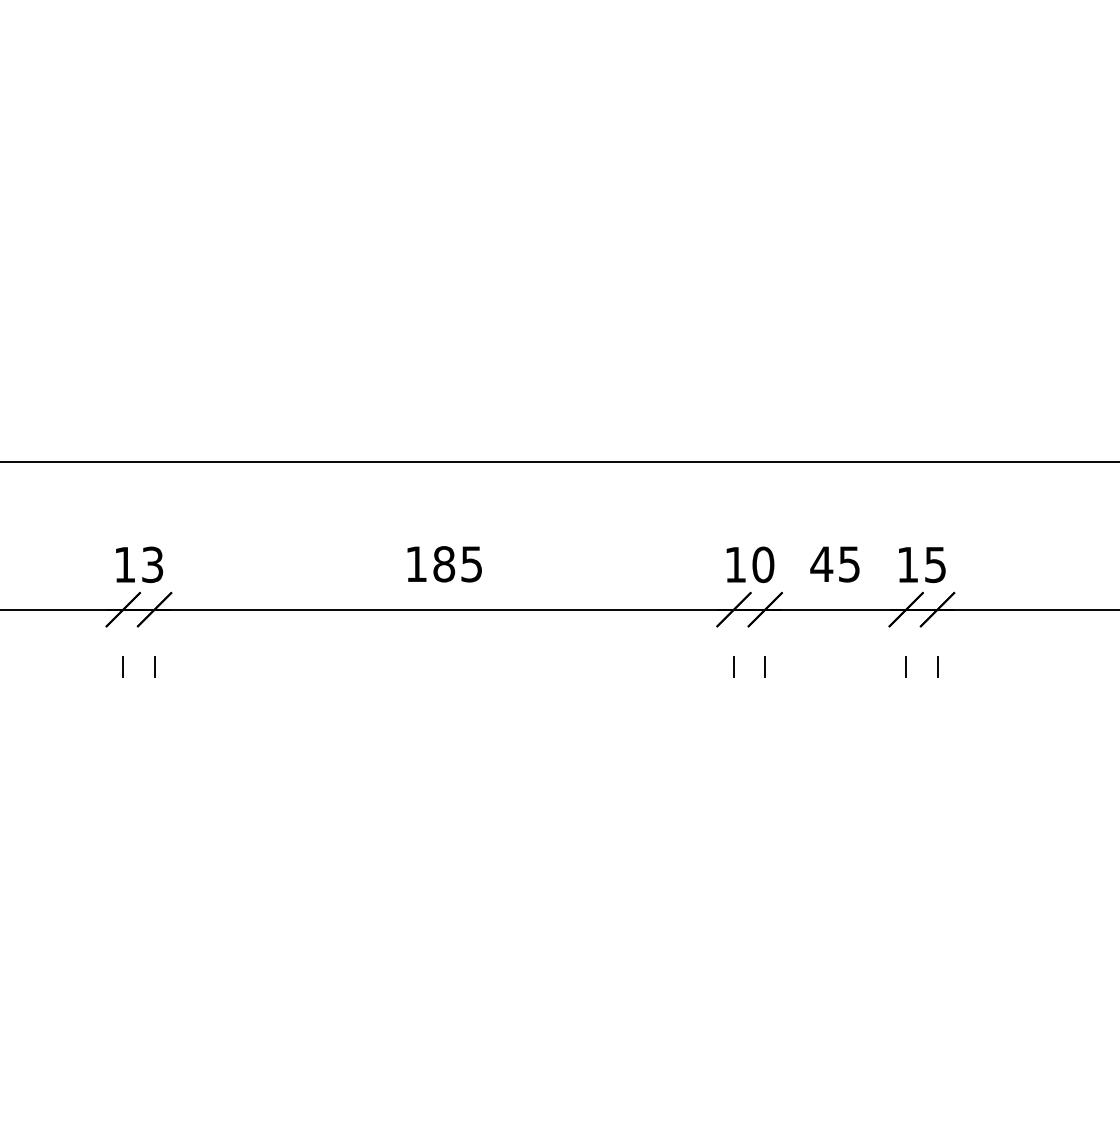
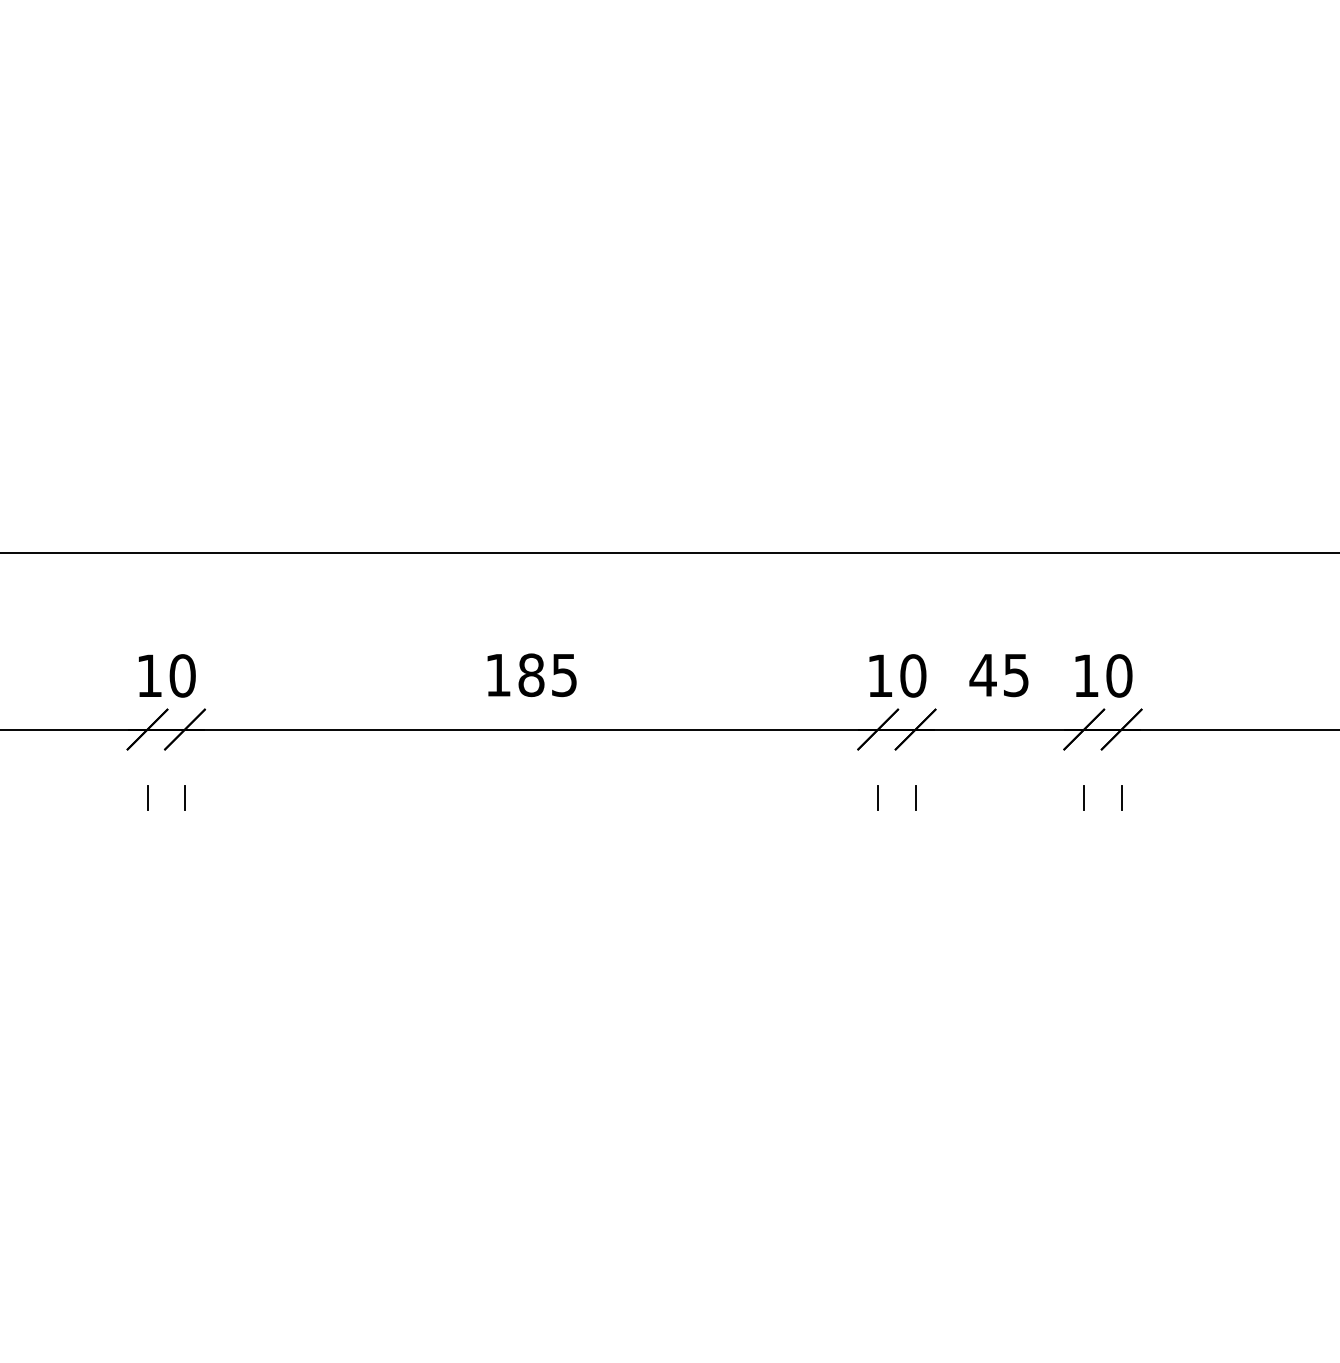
text: (152, 564) -> (182, 675), 13 -> 10
text: (935, 564) -> (1119, 675), 15 -> 10

